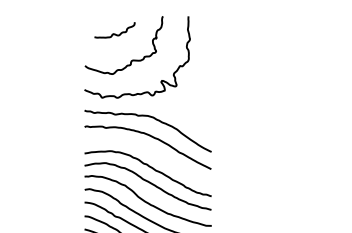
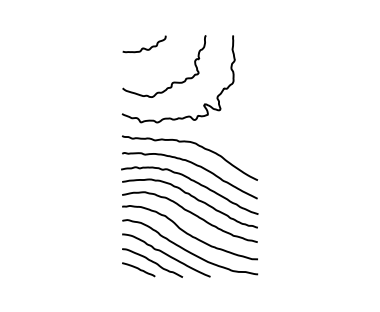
curve: (114, 33) -> (144, 47), moved
curve: (152, 154) -> (194, 182), added

